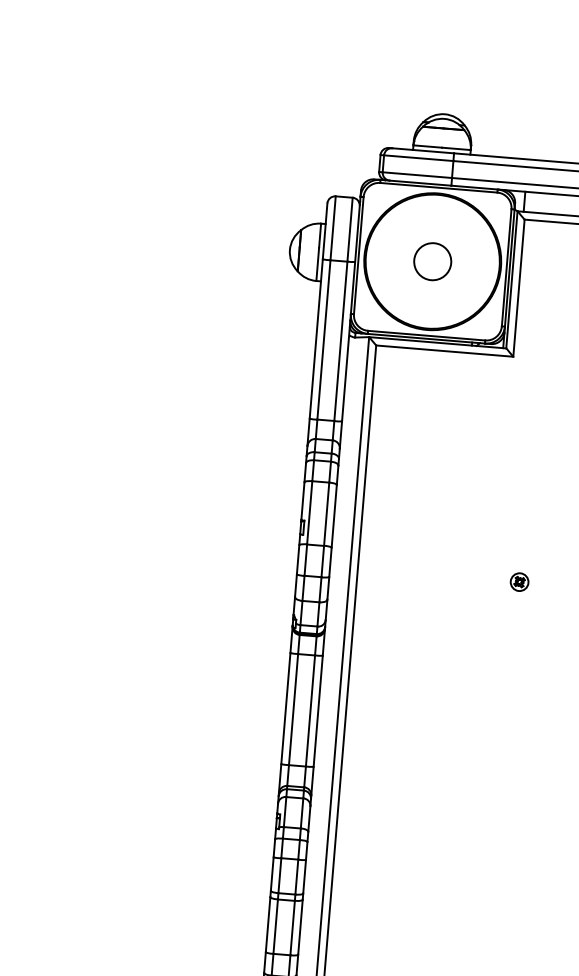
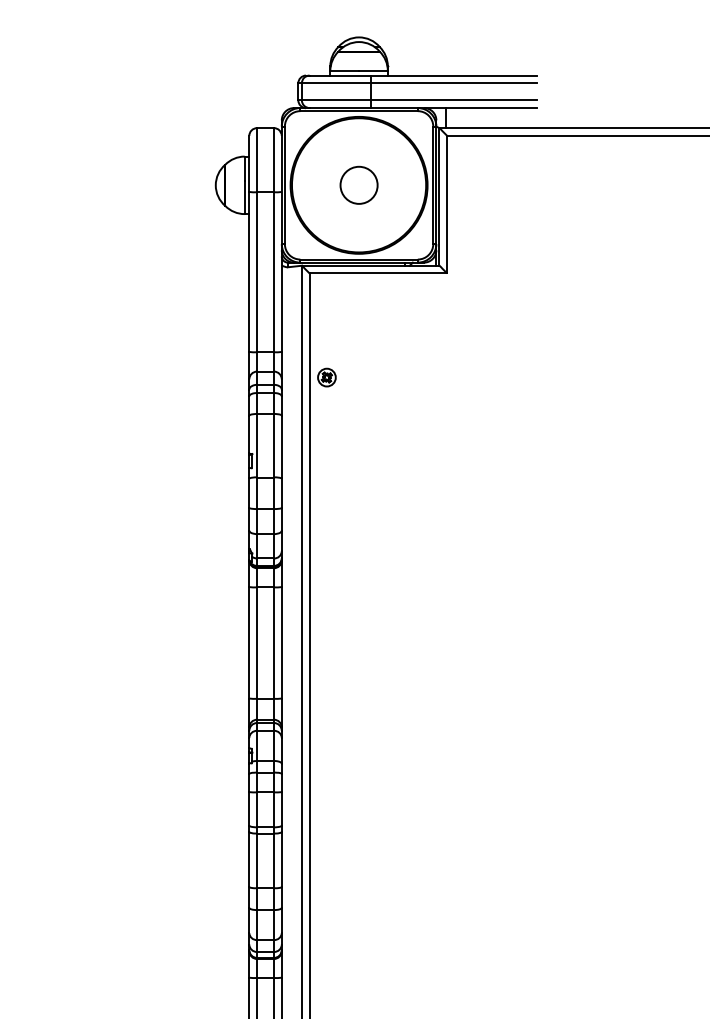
part: (519, 582) -> (326, 377), moved

